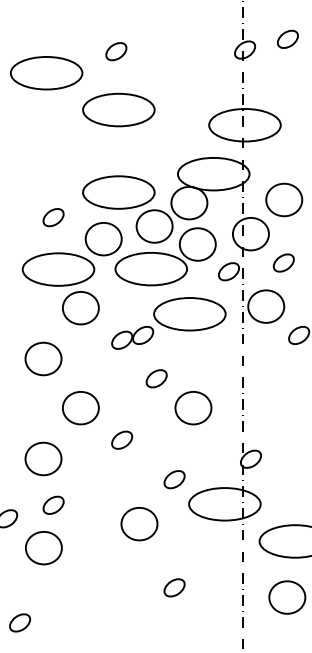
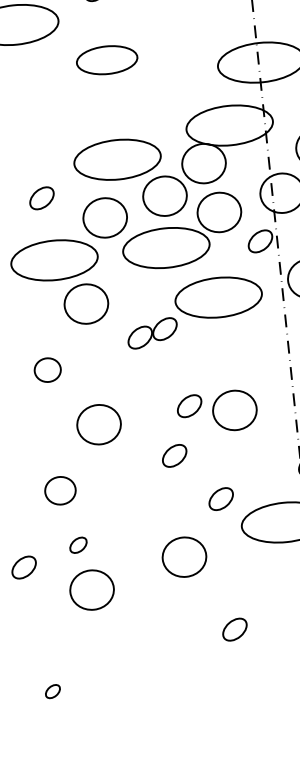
part: (118, 109) -> (106, 59), size x0.7
part: (43, 358) -> (47, 369), size x0.6
part: (156, 378) -> (189, 405), moved
part: (122, 439) -> (174, 454), moved
part: (43, 458) -> (60, 490), size x0.7
part: (53, 504) -> (78, 544), size x0.7
part: (43, 548) -> (91, 590), moved
part: (19, 622) -> (52, 691), size x0.6

